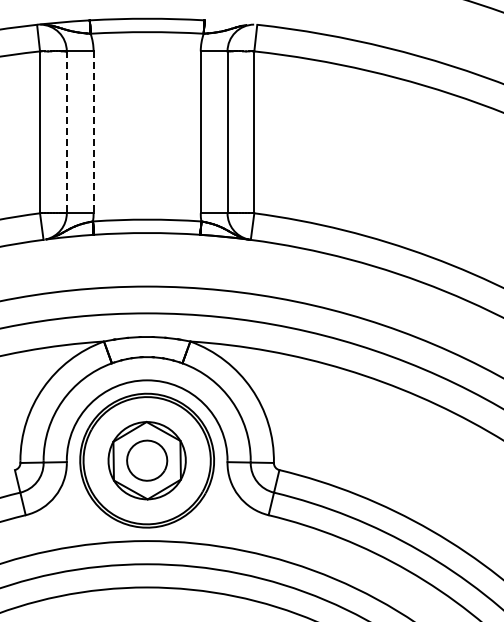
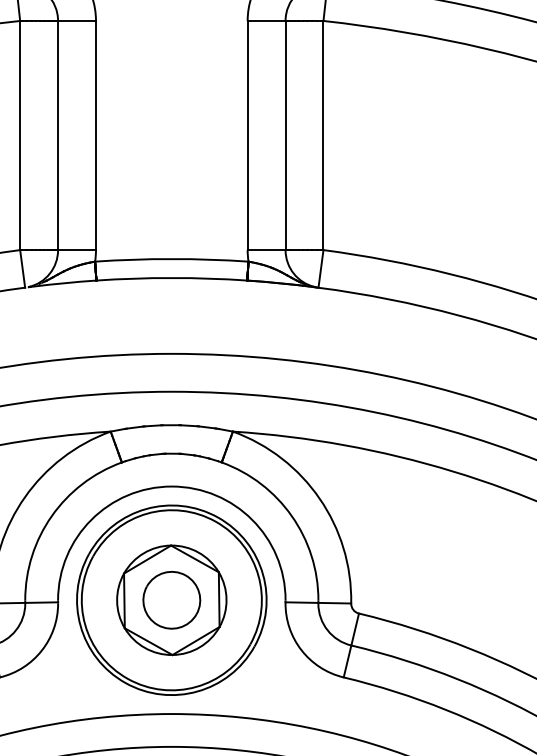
line: (66, 132) -> (57, 135), dashed -> solid
line: (93, 132) -> (95, 135), dashed -> solid

